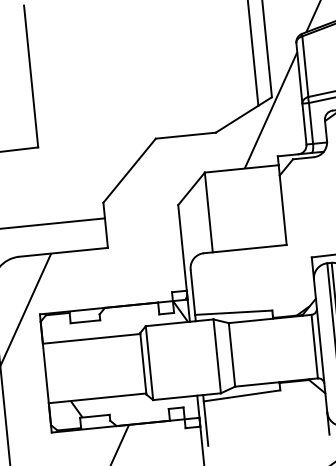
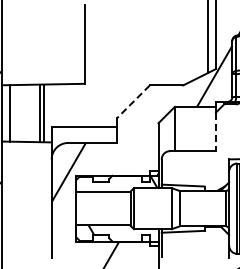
line: (129, 170) -> (133, 101), solid -> dashed
line: (282, 211) -> (215, 132), solid -> dashed

